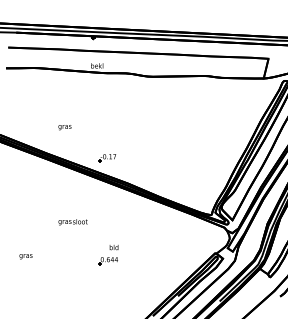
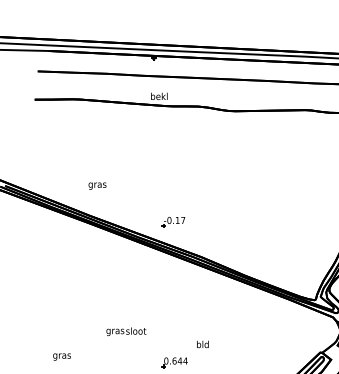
text: (64, 127) -> (96, 186), moved
text: (72, 222) -> (125, 332), moved
text: (113, 247) -> (202, 344), moved

